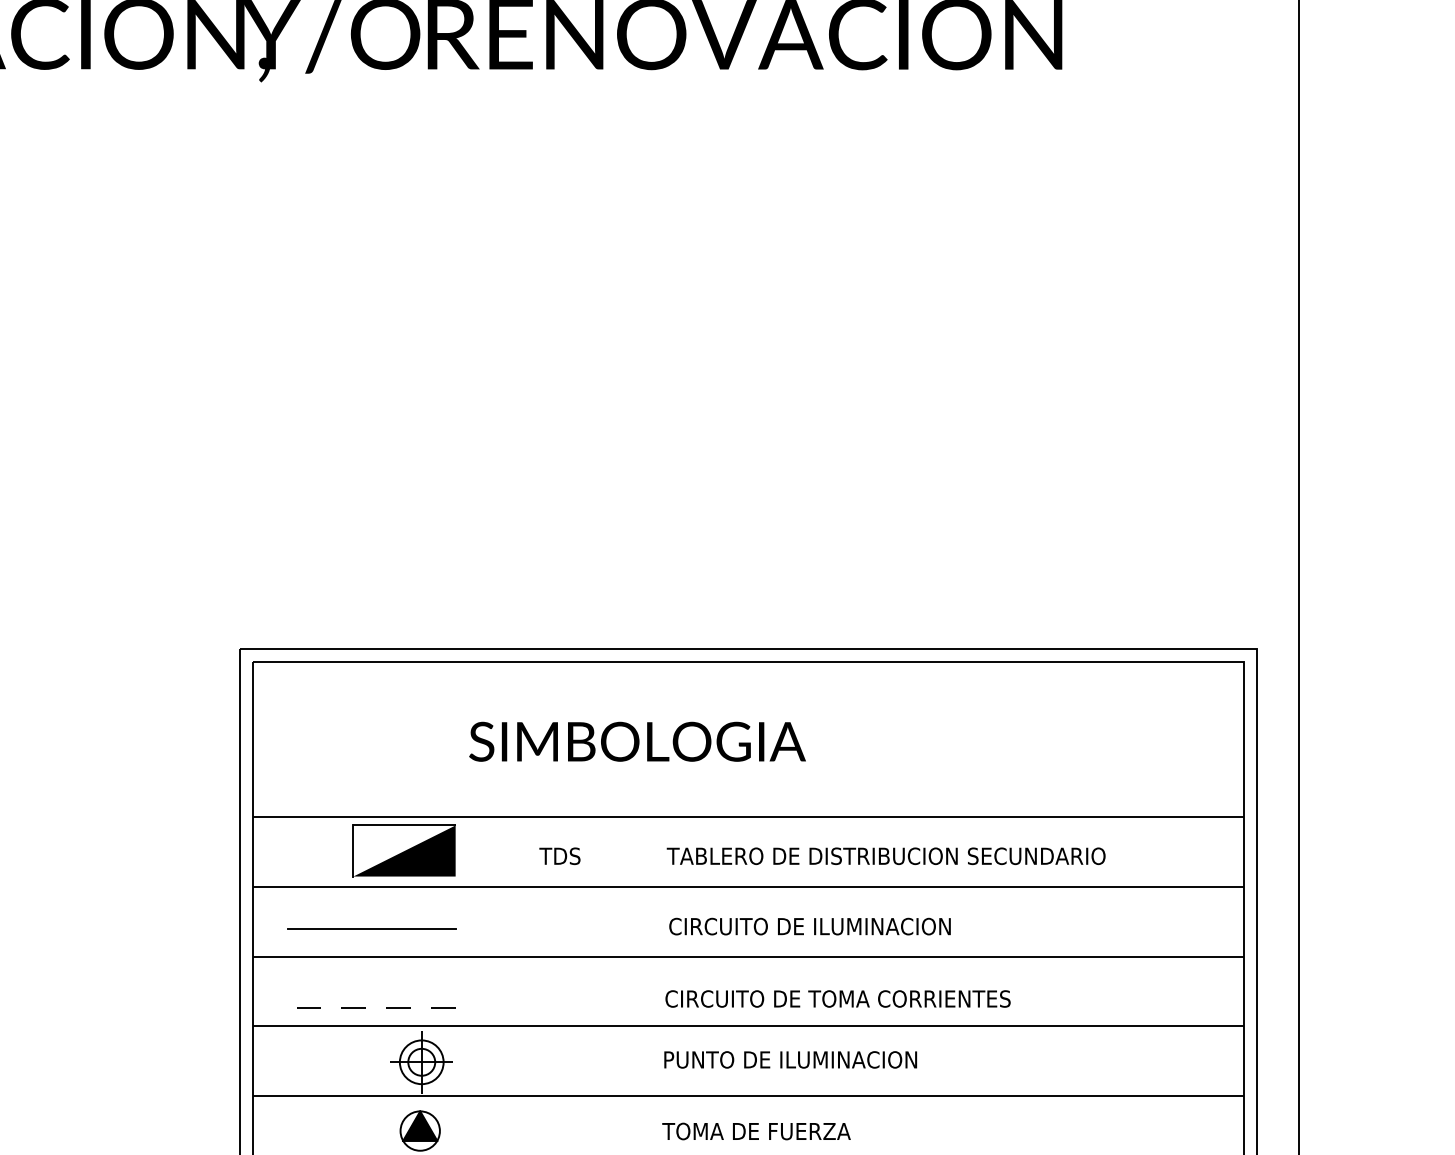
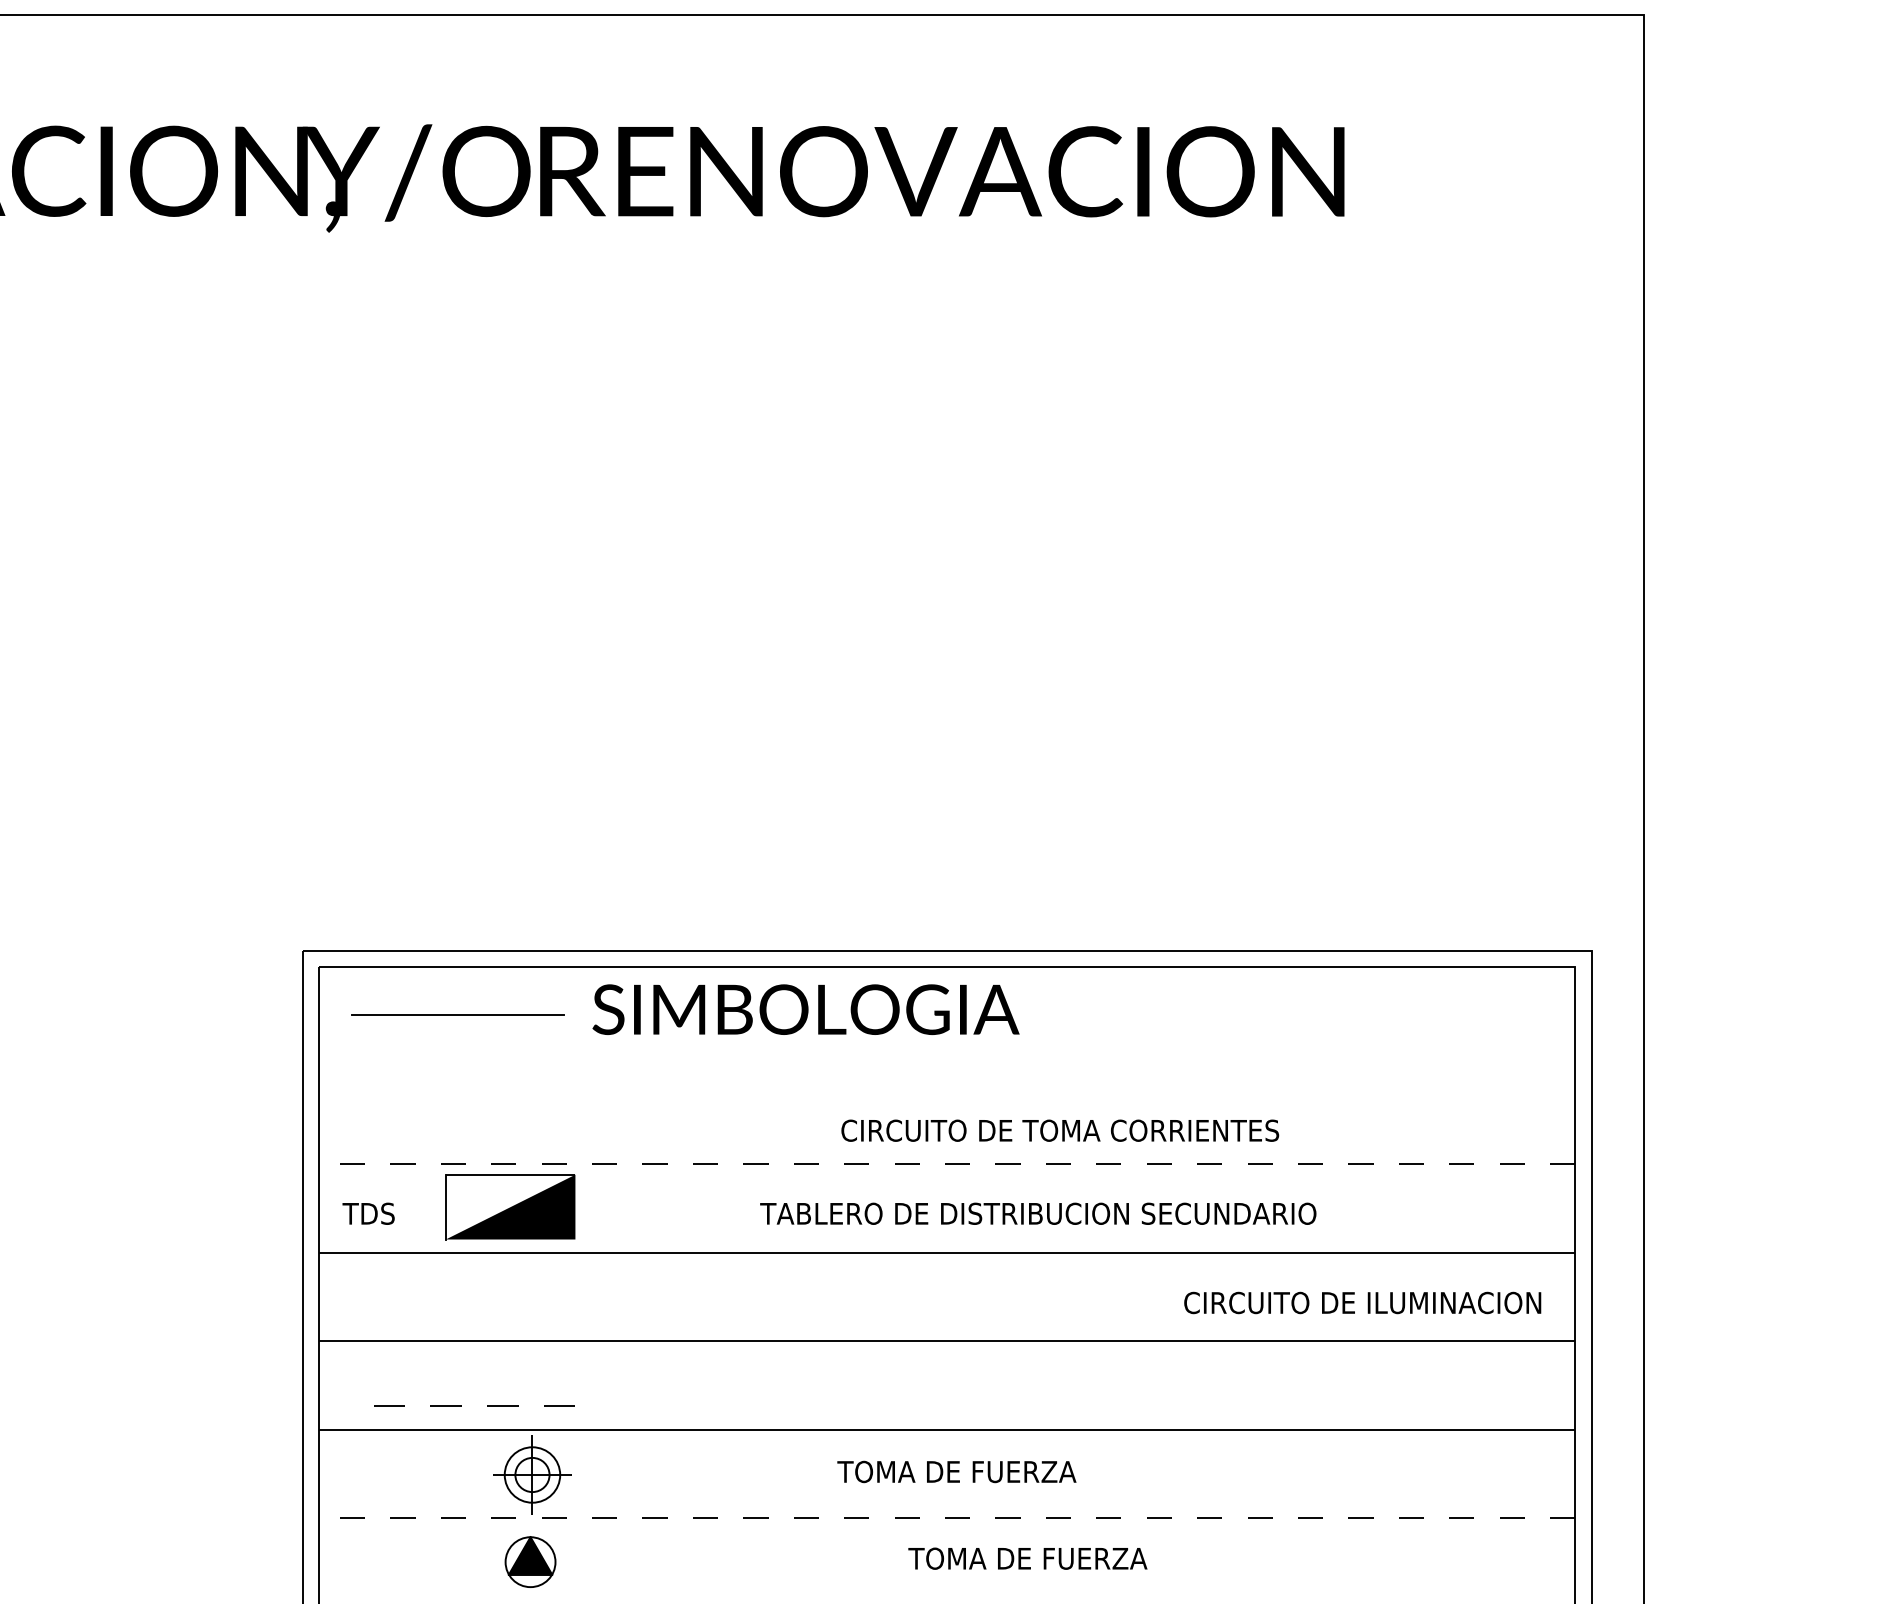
text: (637, 741) -> (805, 1009), moved
line: (748, 817) -> (946, 1164), solid -> dashed
text: (559, 856) -> (368, 1213), moved
text: (886, 856) -> (1038, 1213), moved
text: (809, 926) -> (1362, 1302), moved
line: (371, 928) -> (457, 1014), moved
text: (838, 998) -> (1060, 1130), moved
text: (789, 1059) -> (998, 1471), PUNTO DE ILUMINACION -> TOMA DE FUERZA
line: (748, 1096) -> (946, 1518), solid -> dashed
text: (756, 1131) -> (1027, 1558), moved

